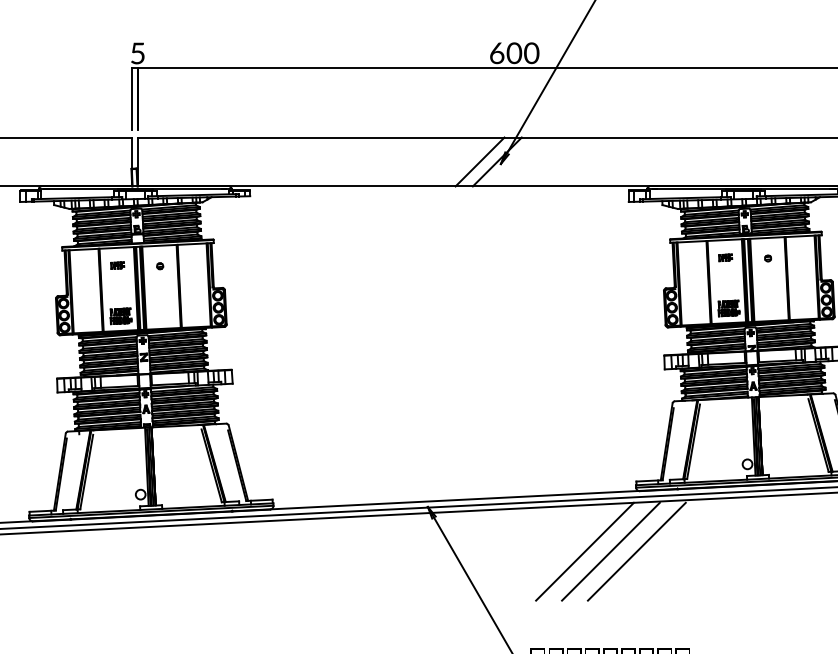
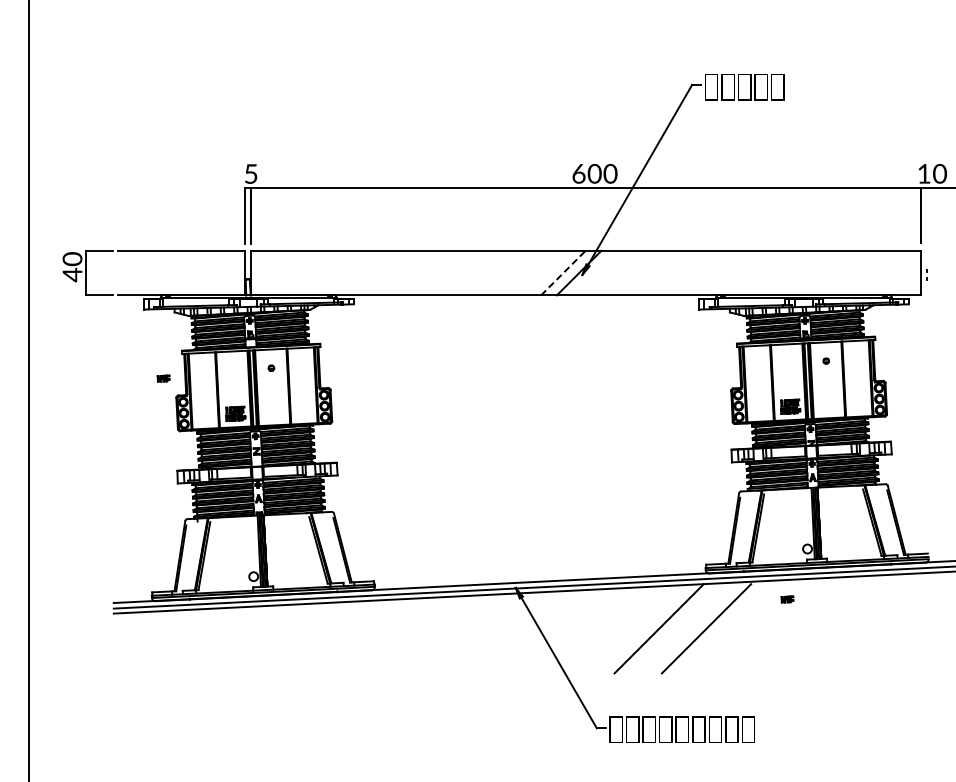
line: (480, 162) -> (563, 273), solid -> dashed
part: (725, 257) -> (787, 599), moved
part: (117, 265) -> (163, 378), moved
line: (610, 551) -> (682, 628), removed

